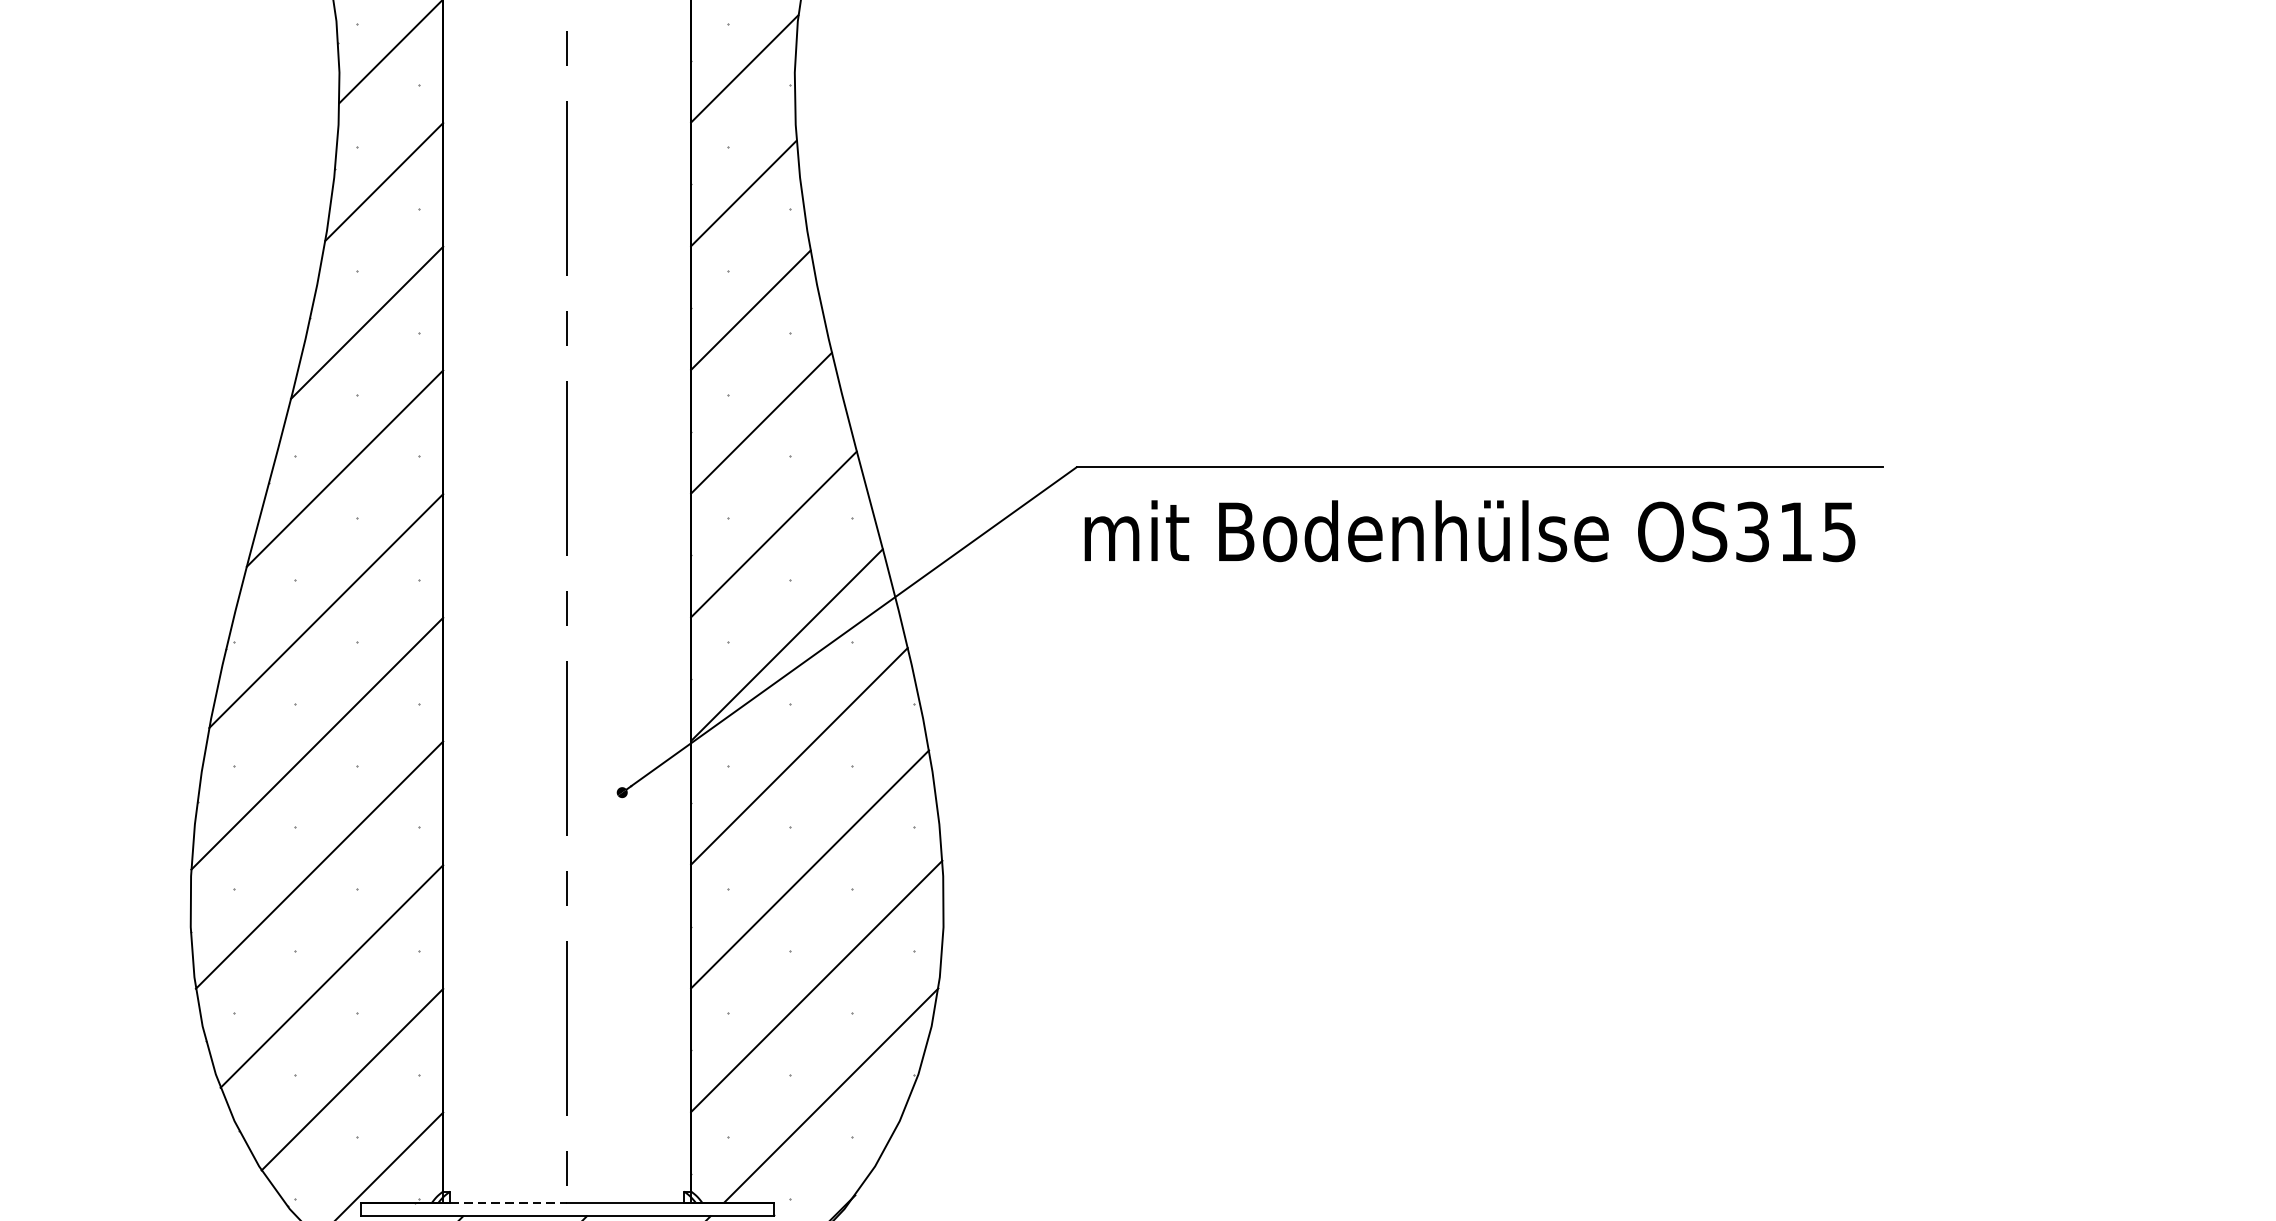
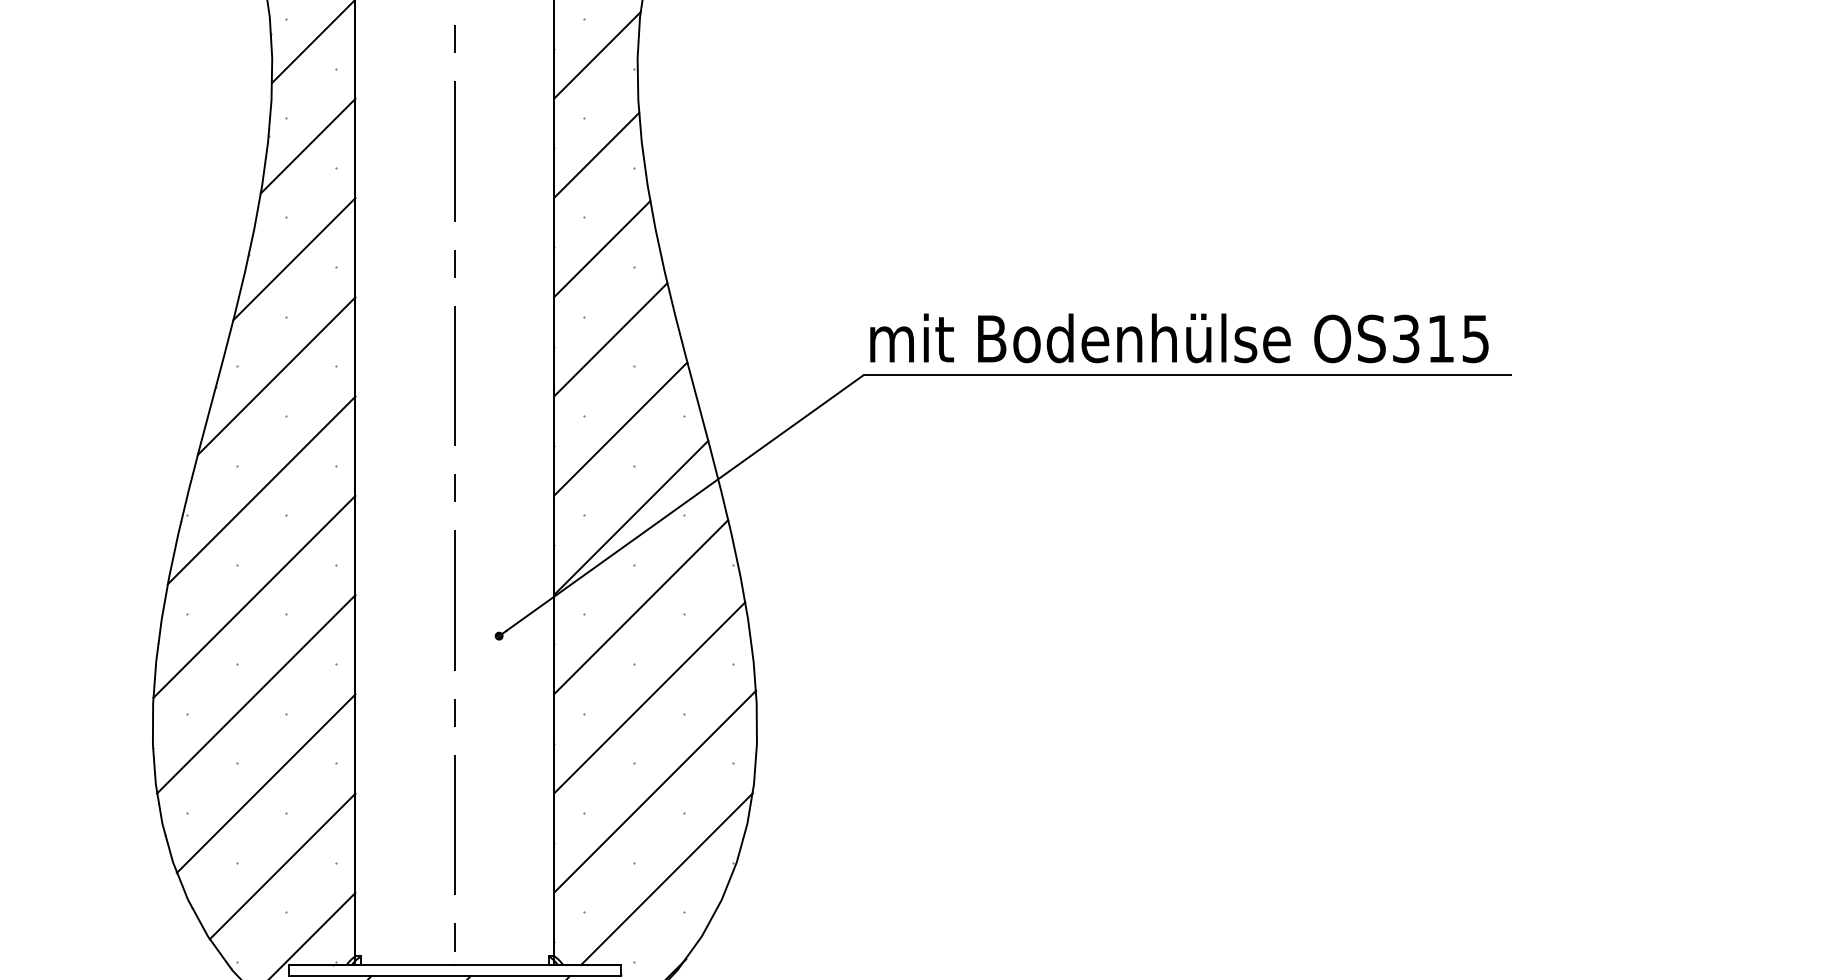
text: (1470, 531) -> (1179, 338), moved
line: (509, 1203) -> (408, 965), dashed -> solid

